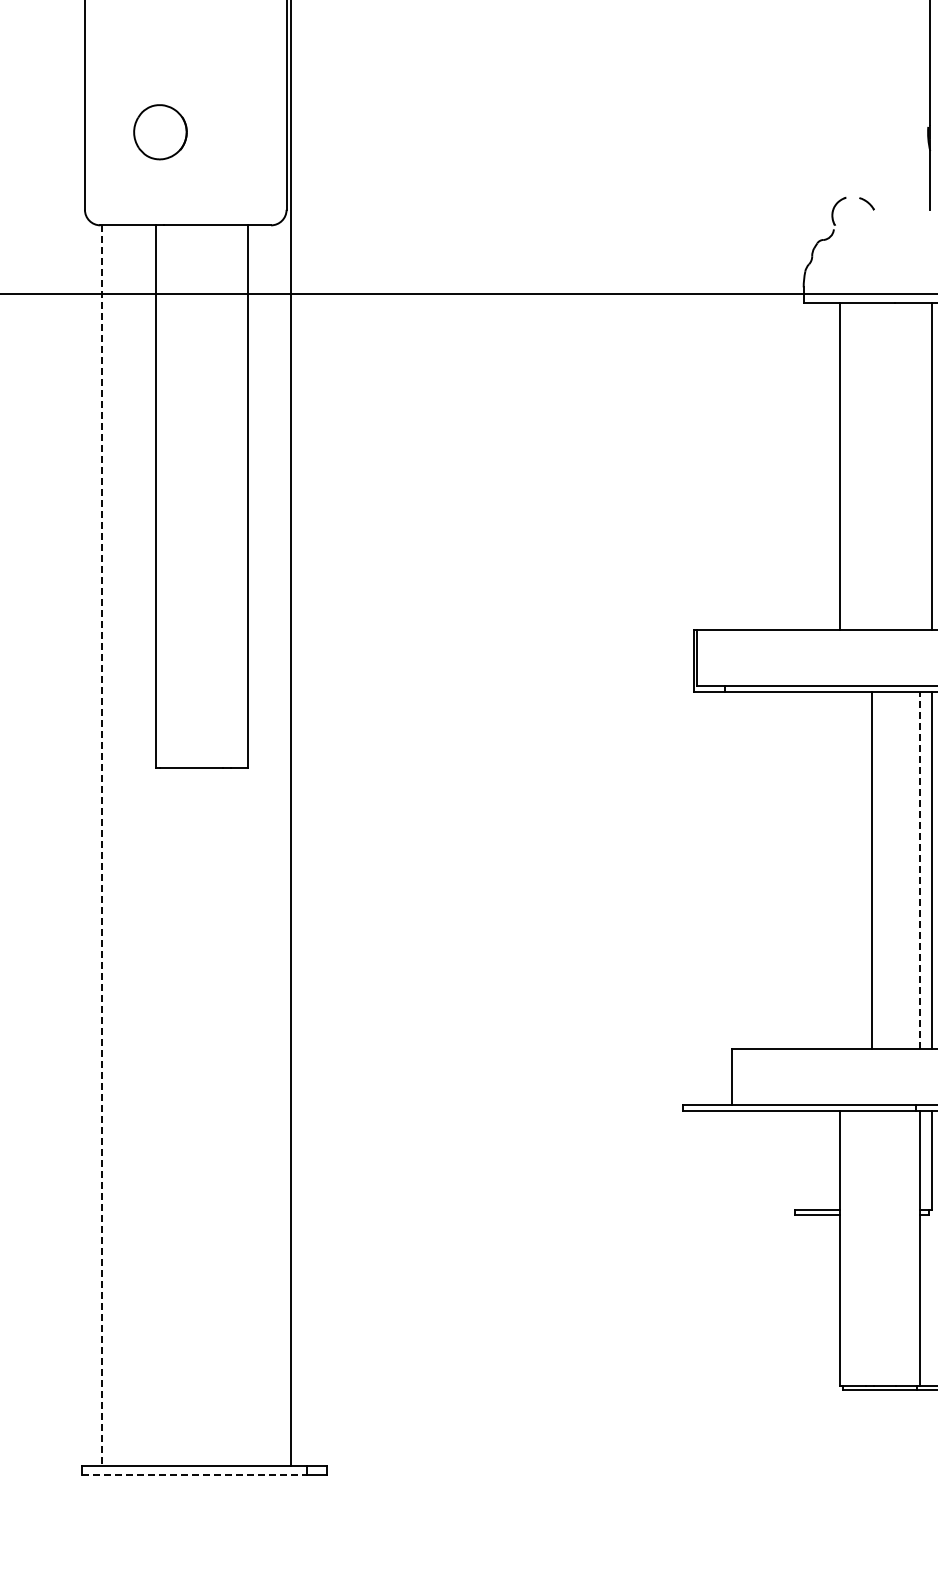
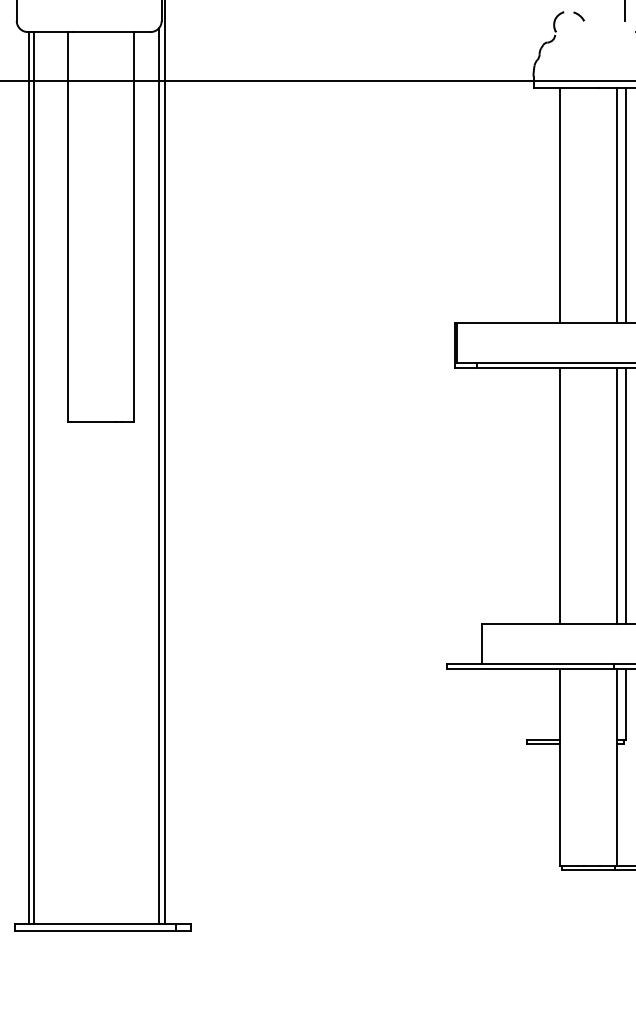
line: (920, 466) -> (617, 205), added
line: (282, 842) -> (158, 475), added
line: (108, 845) -> (33, 477), added
line: (101, 846) -> (28, 478), dashed -> solid
line: (871, 870) -> (559, 495), moved
line: (920, 870) -> (617, 495), dashed -> solid
line: (195, 1475) -> (96, 930), dashed -> solid

